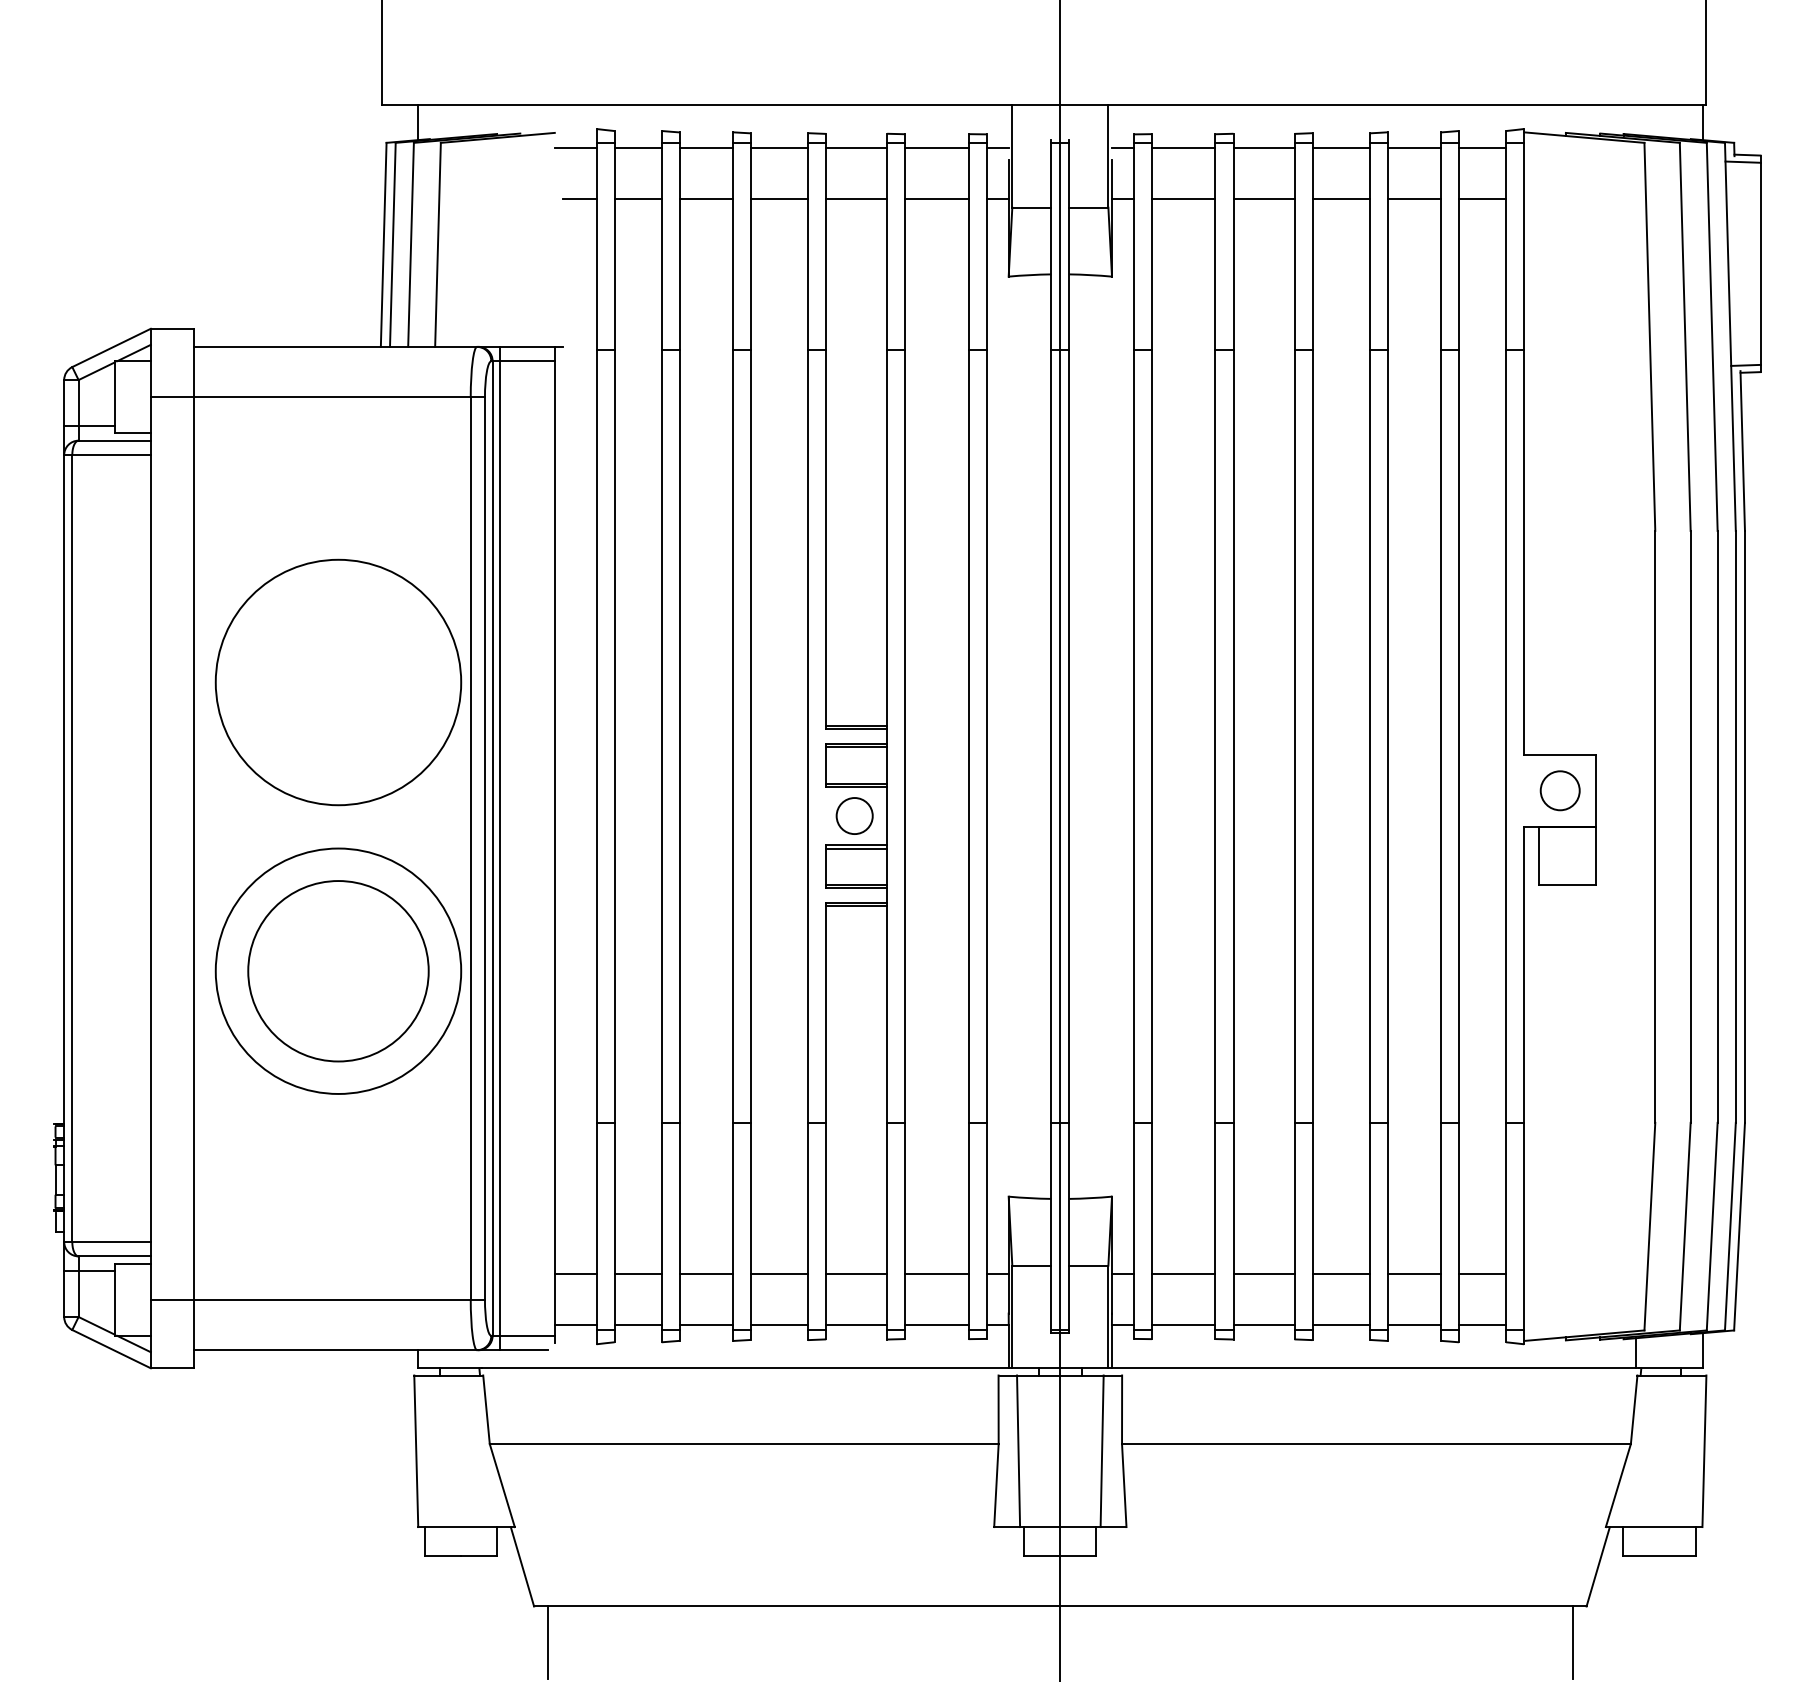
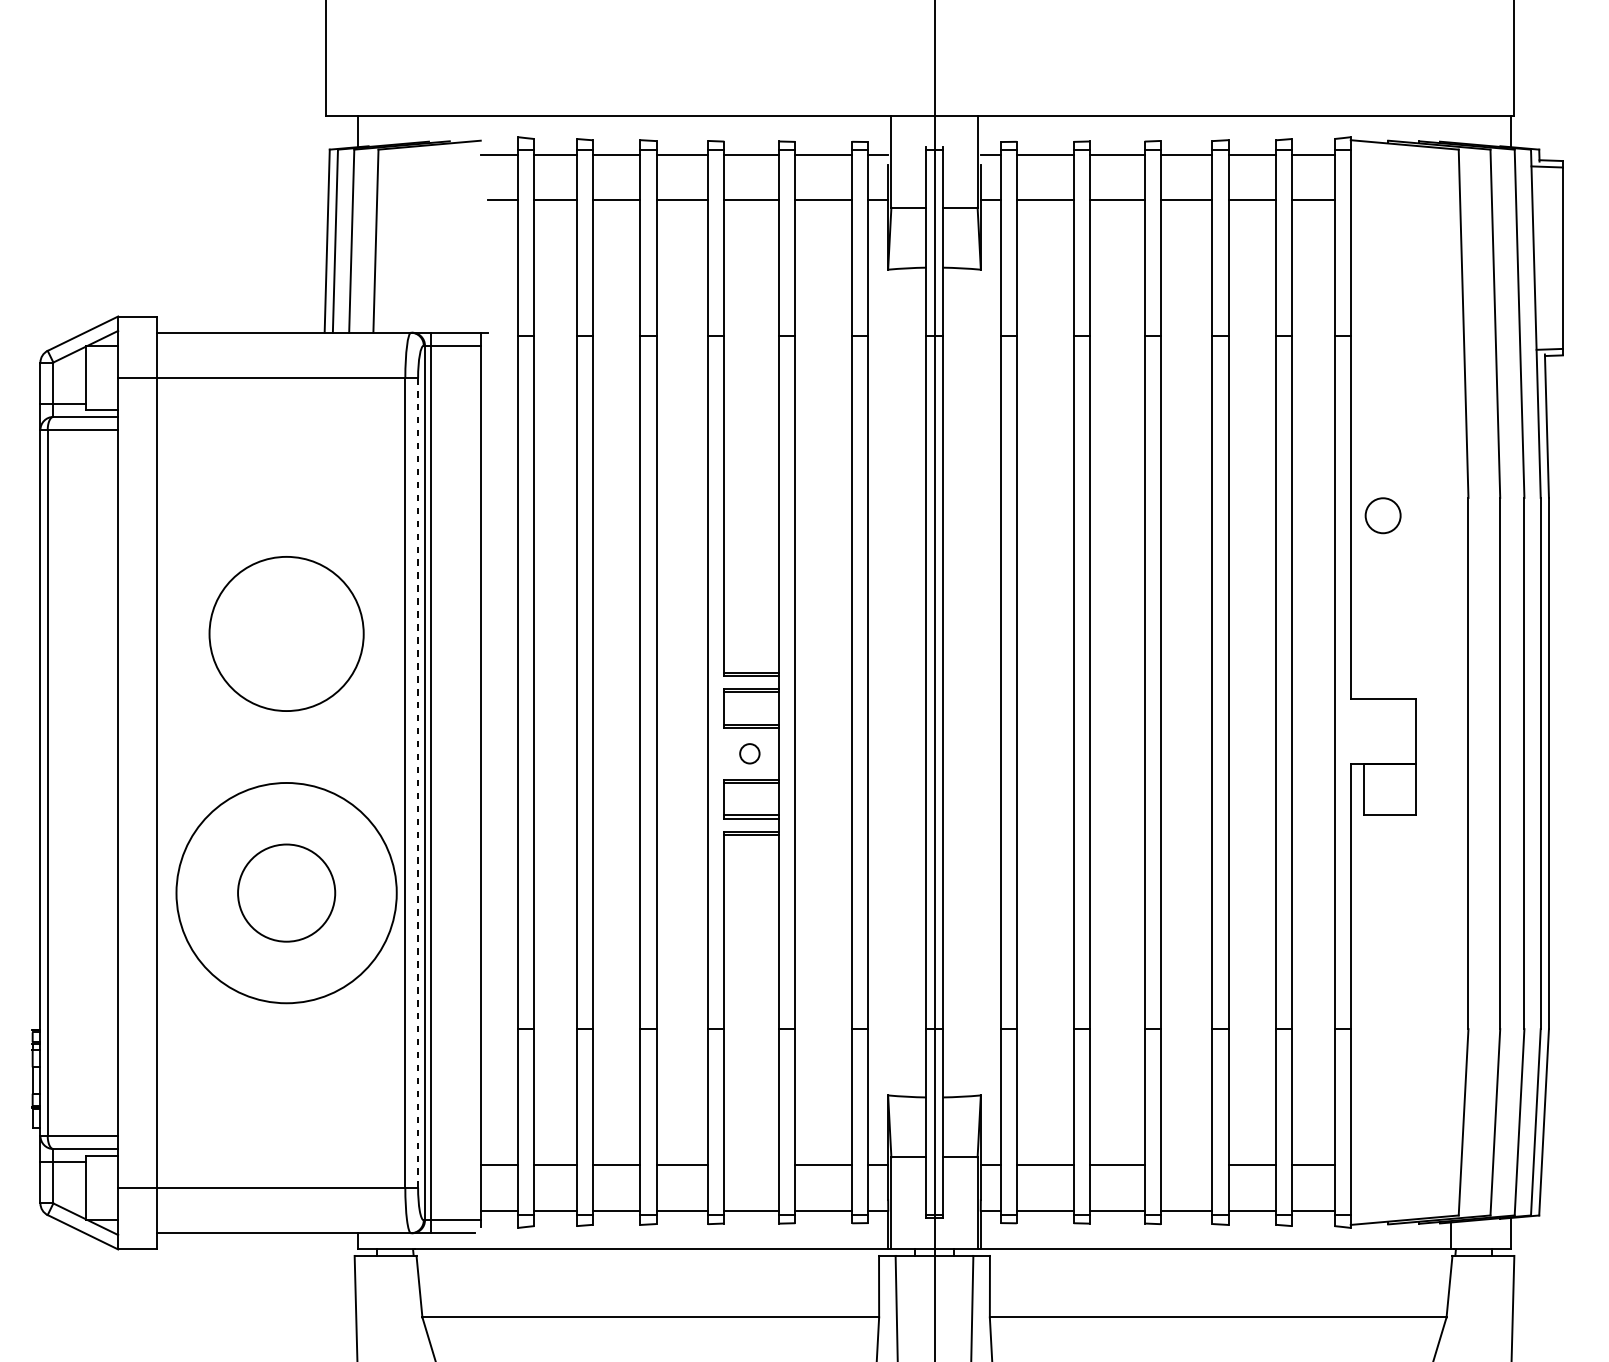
circle: (338, 682) -> (286, 633), size x0.7
circle: (1559, 790) -> (1382, 515), moved
circle: (854, 815) -> (749, 753), size x0.6
line: (484, 849) -> (417, 783), solid -> dashed
circle: (338, 971) -> (286, 893), size x0.6
line: (856, 1274) -> (751, 1165), removed
line: (1341, 1274) -> (1186, 1165), removed

